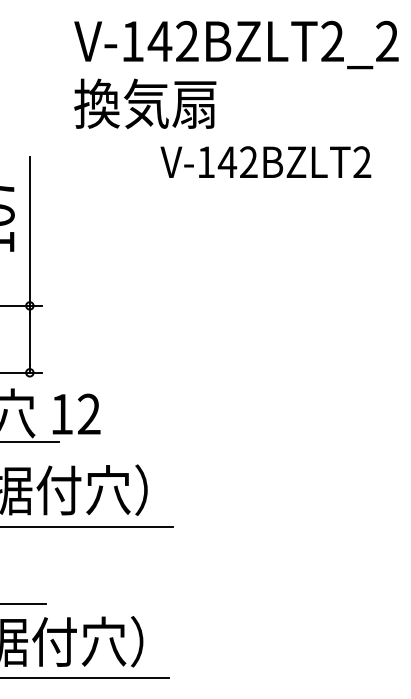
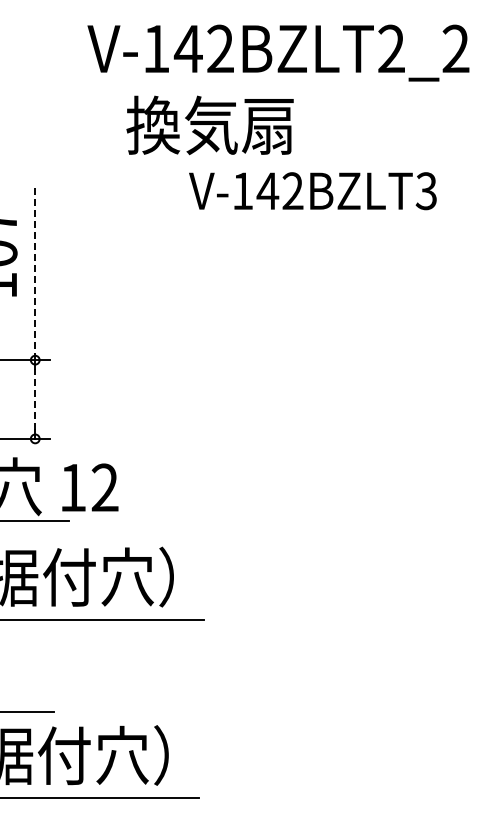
text: (144, 103) -> (209, 125), moved
text: (361, 162) -> (425, 191), V-142BZLT2 -> V-142BZLT3
line: (30, 231) -> (35, 272), solid -> dashed
line: (30, 339) -> (35, 399), solid -> dashed

